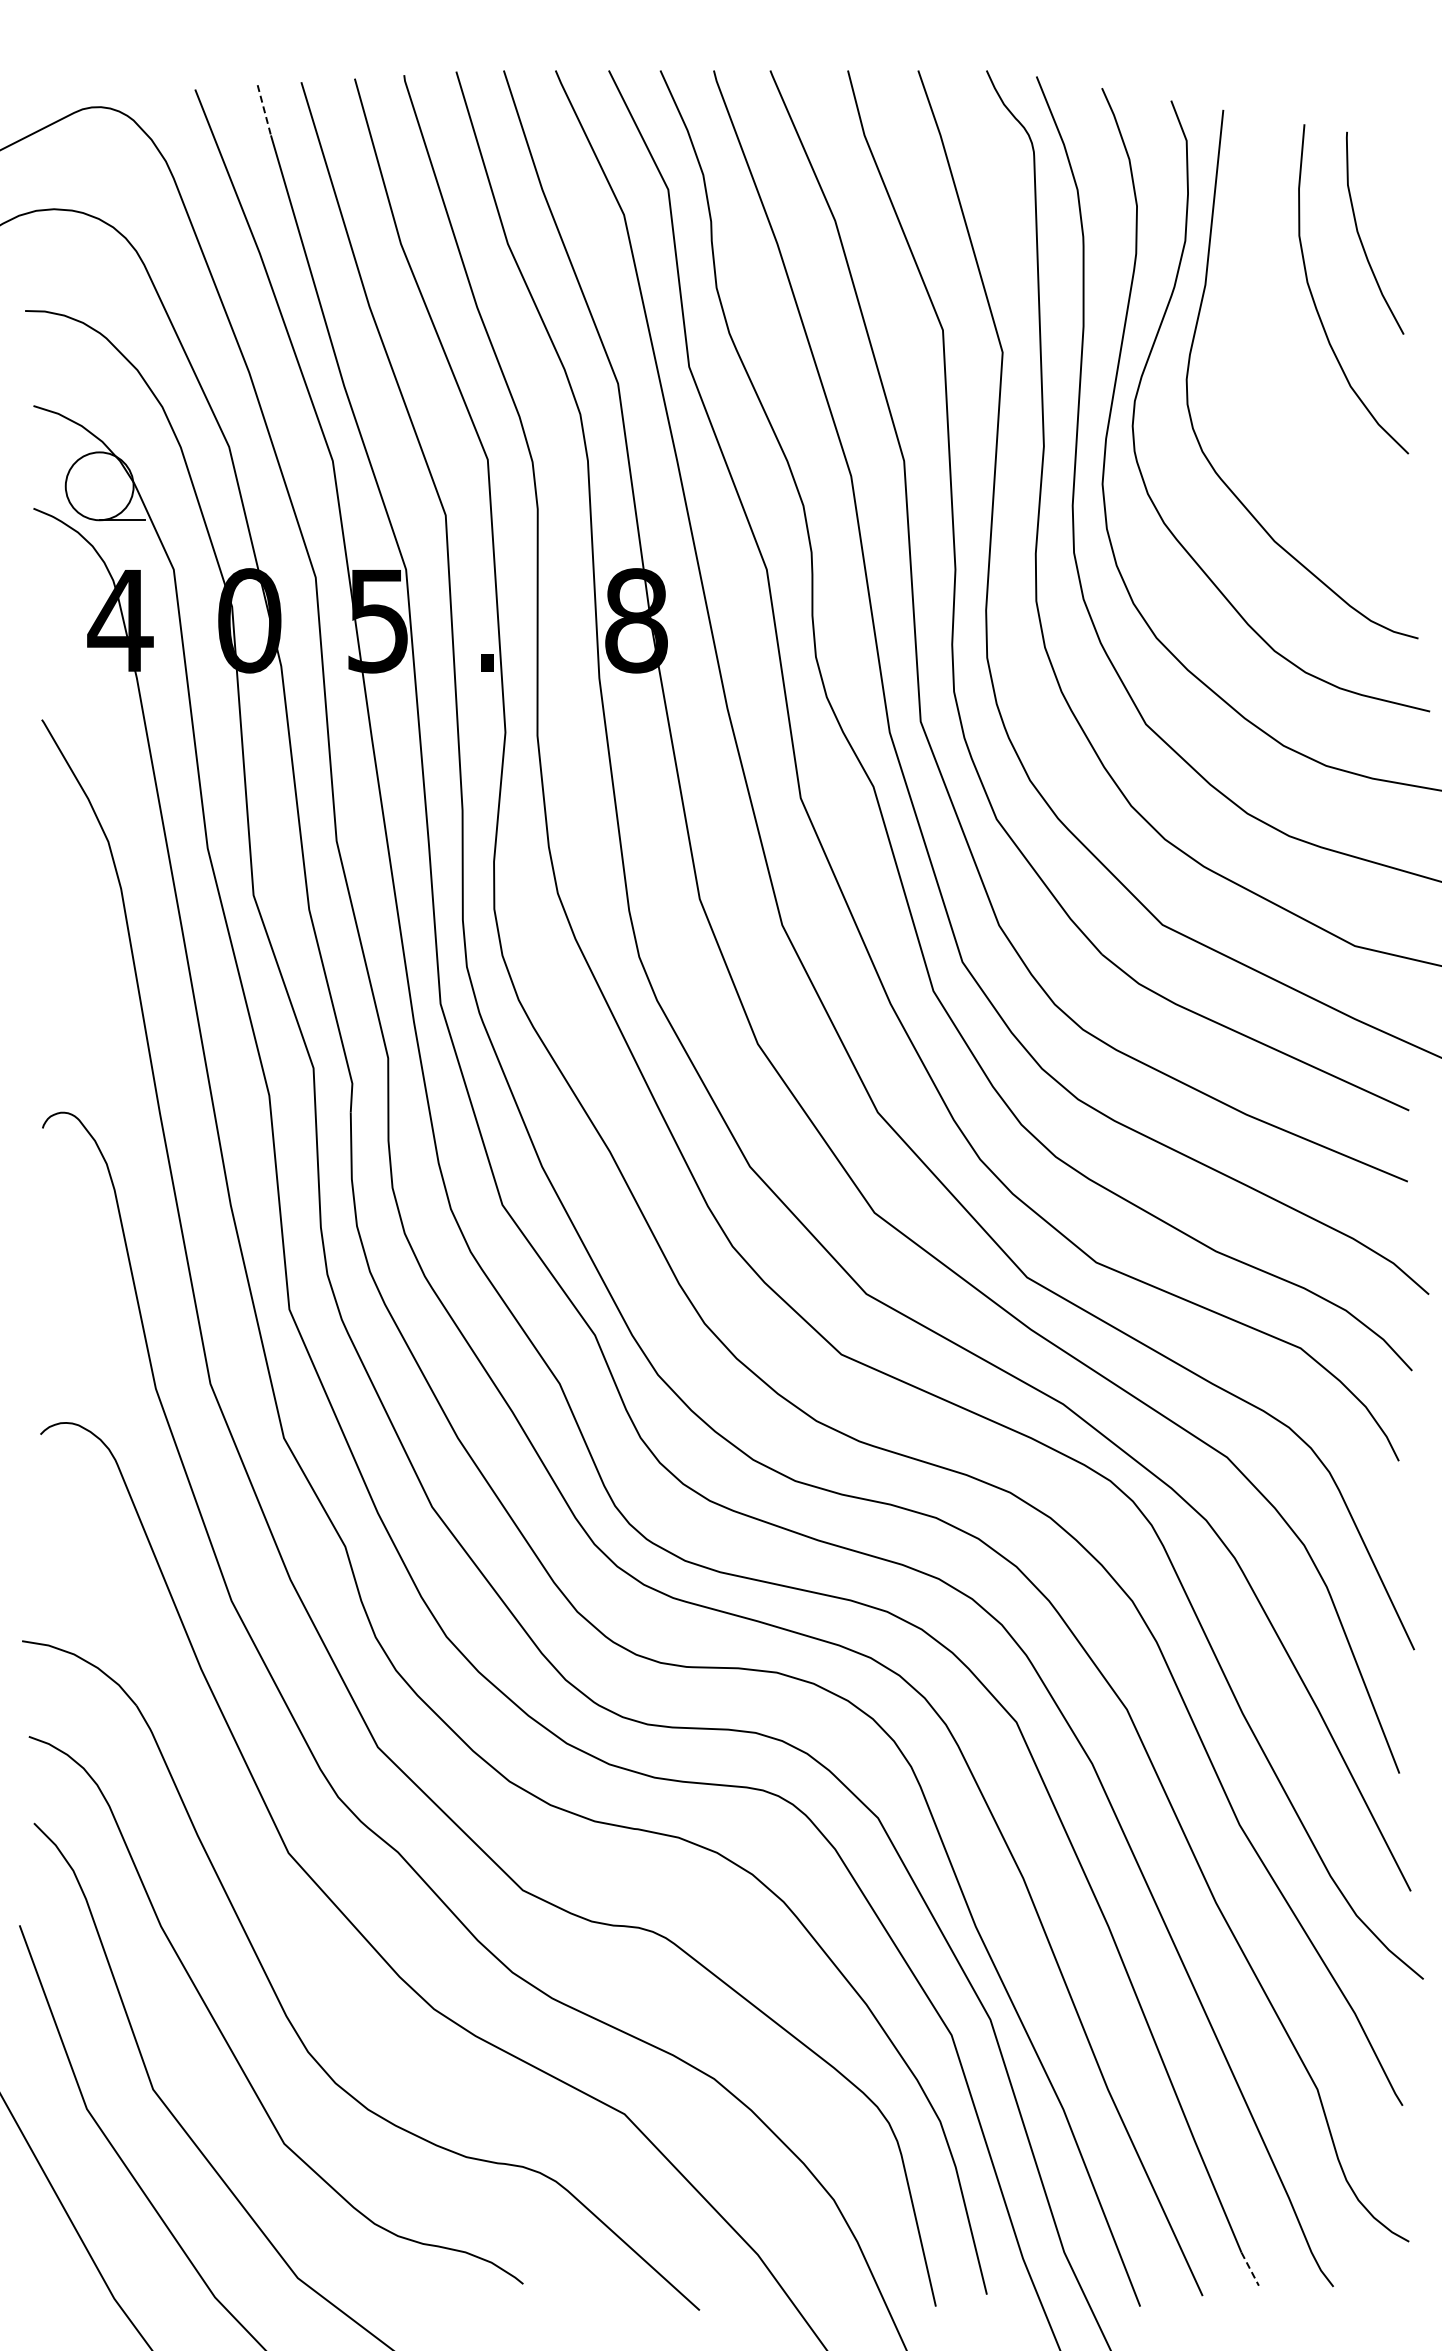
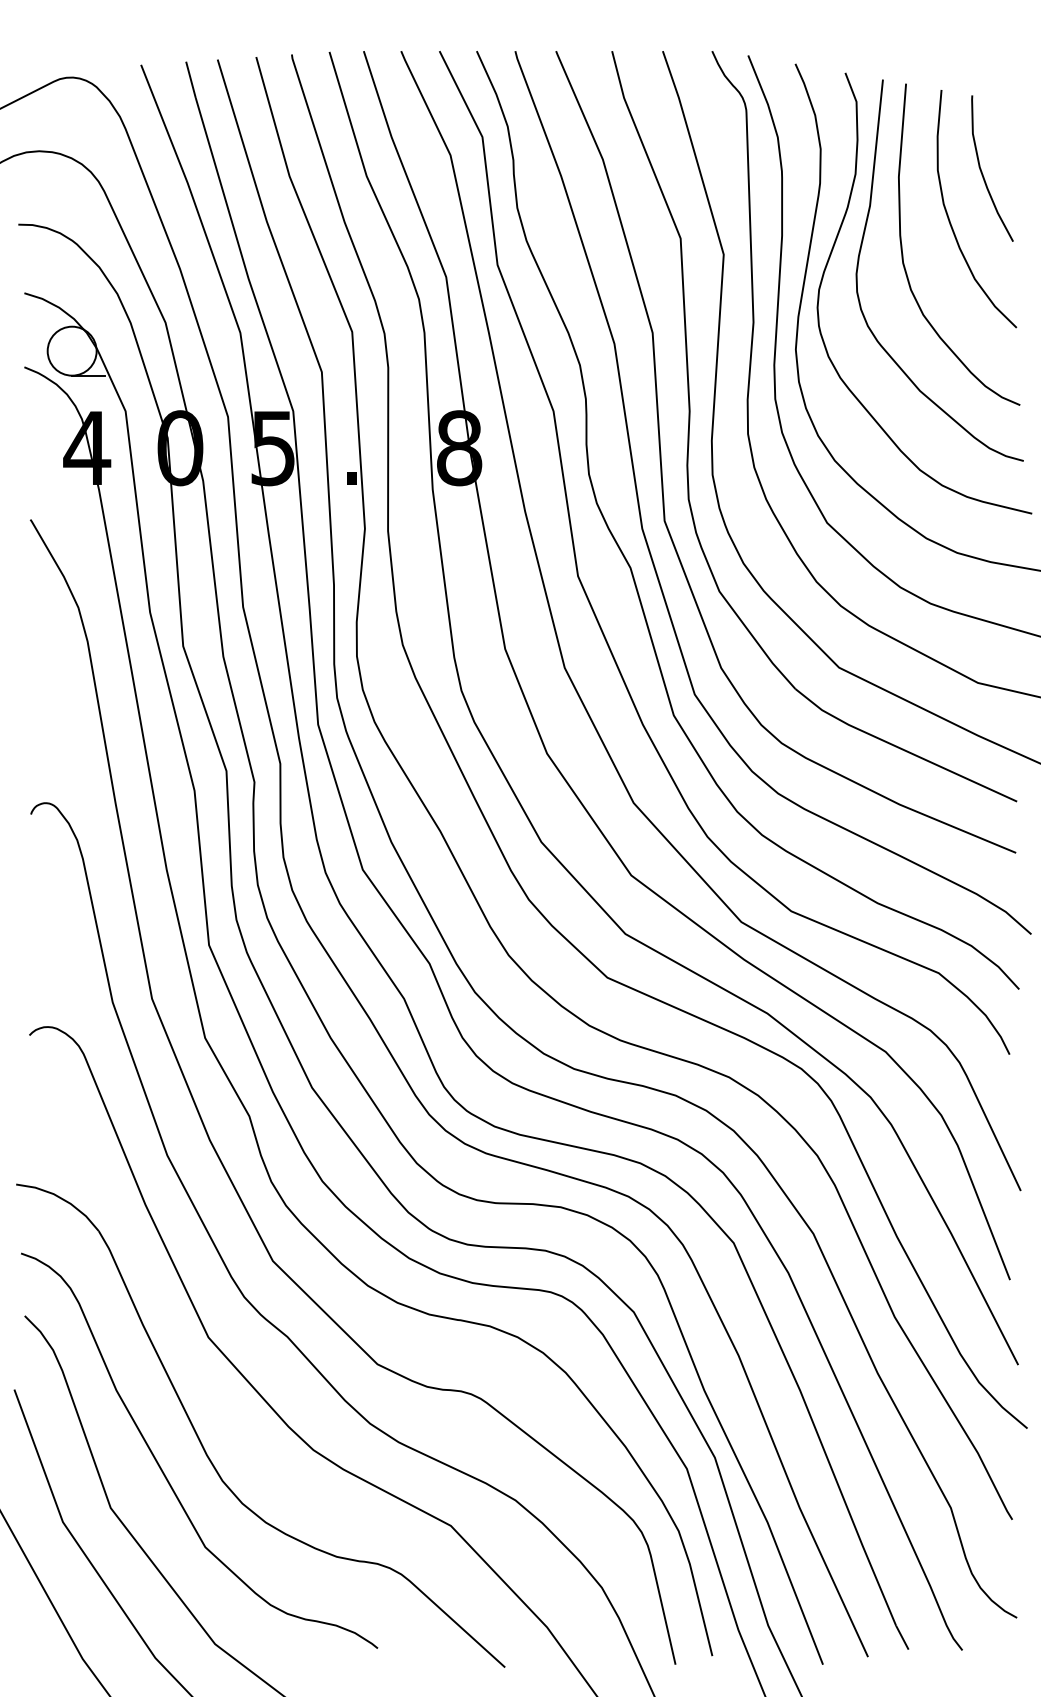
line: (264, 110) -> (191, 79), dashed -> solid
curve: (1250, 344) -> (902, 248), added
line: (1250, 2269) -> (902, 1637), dashed -> solid

